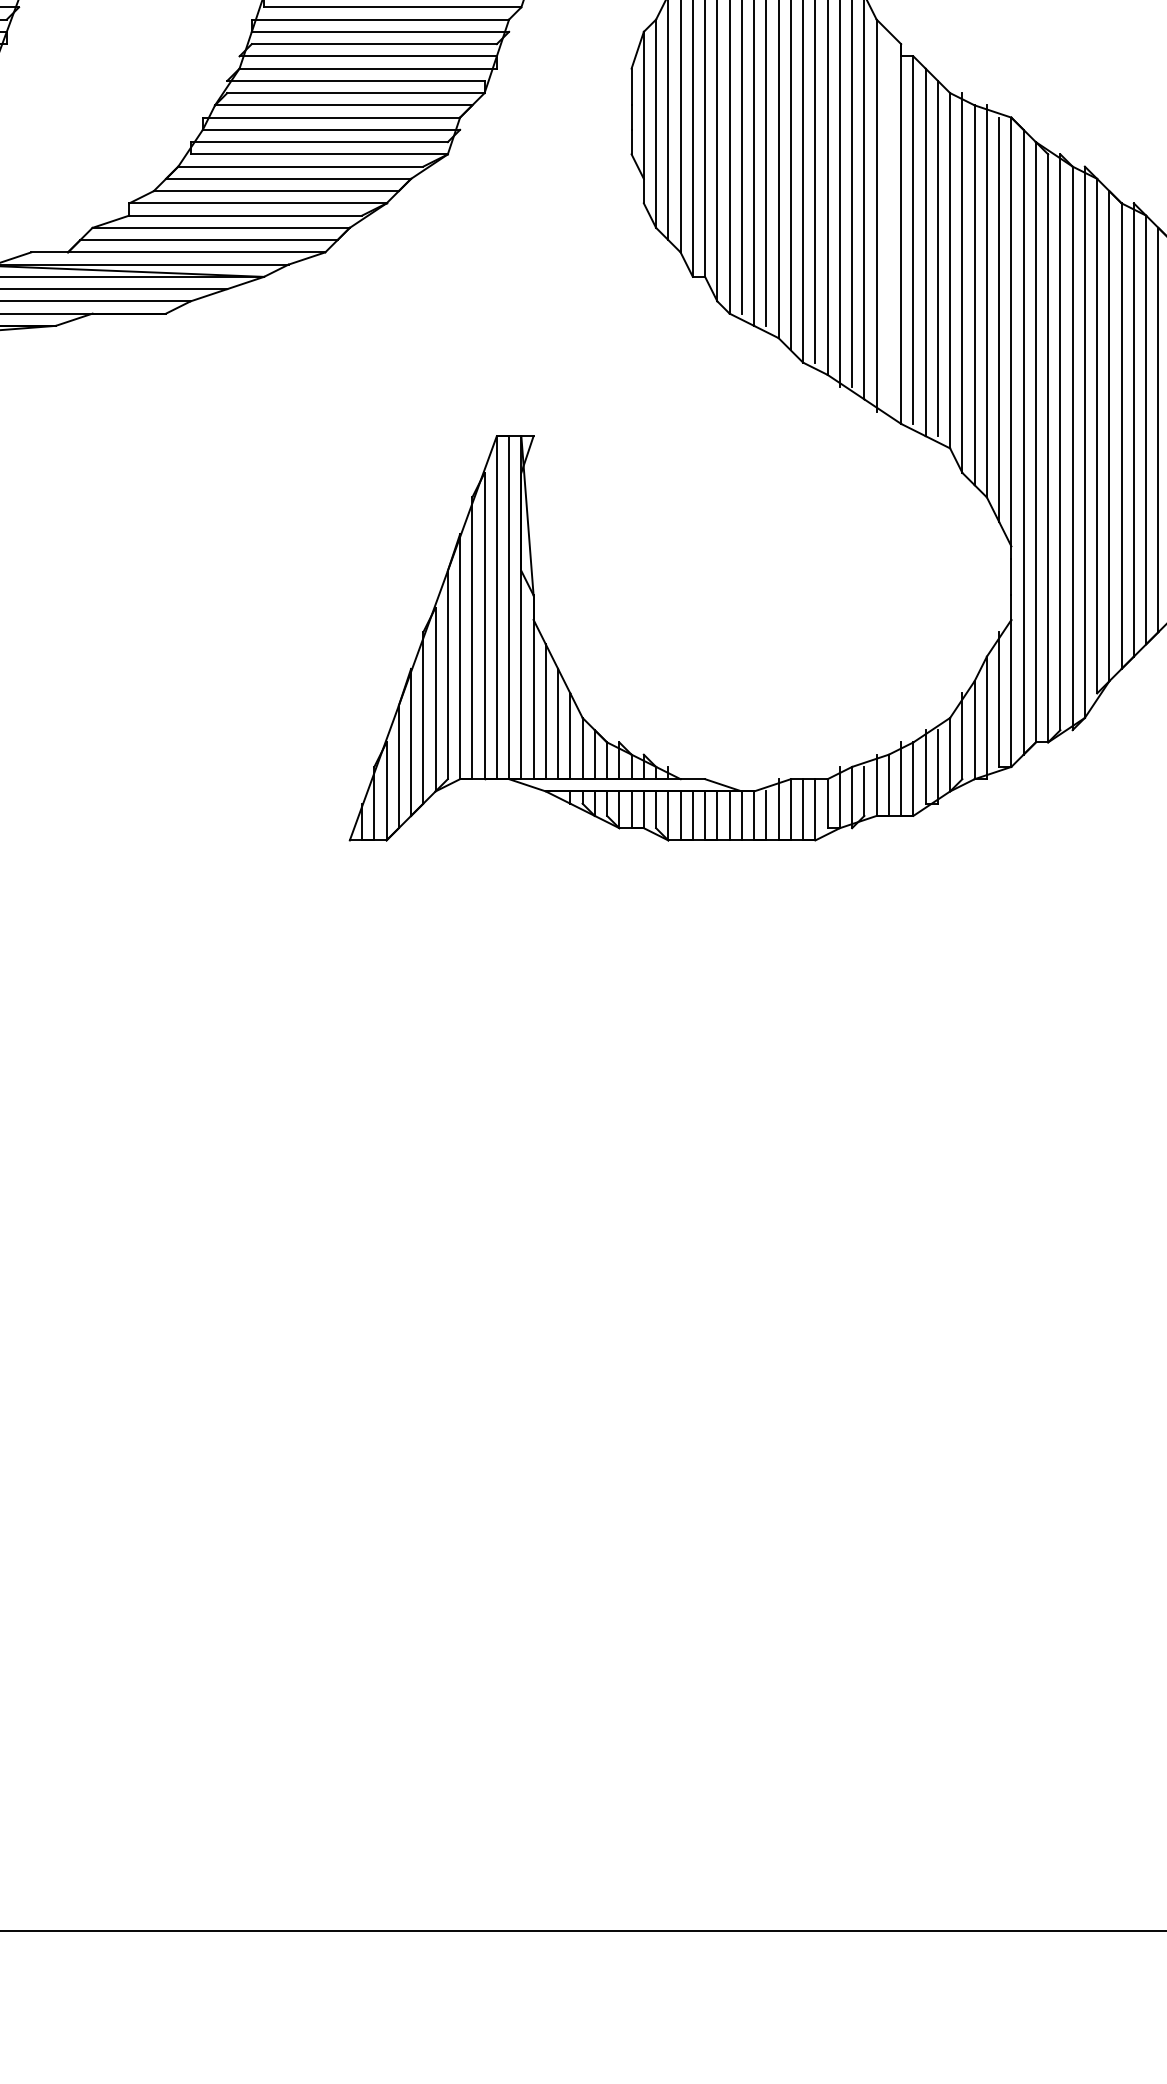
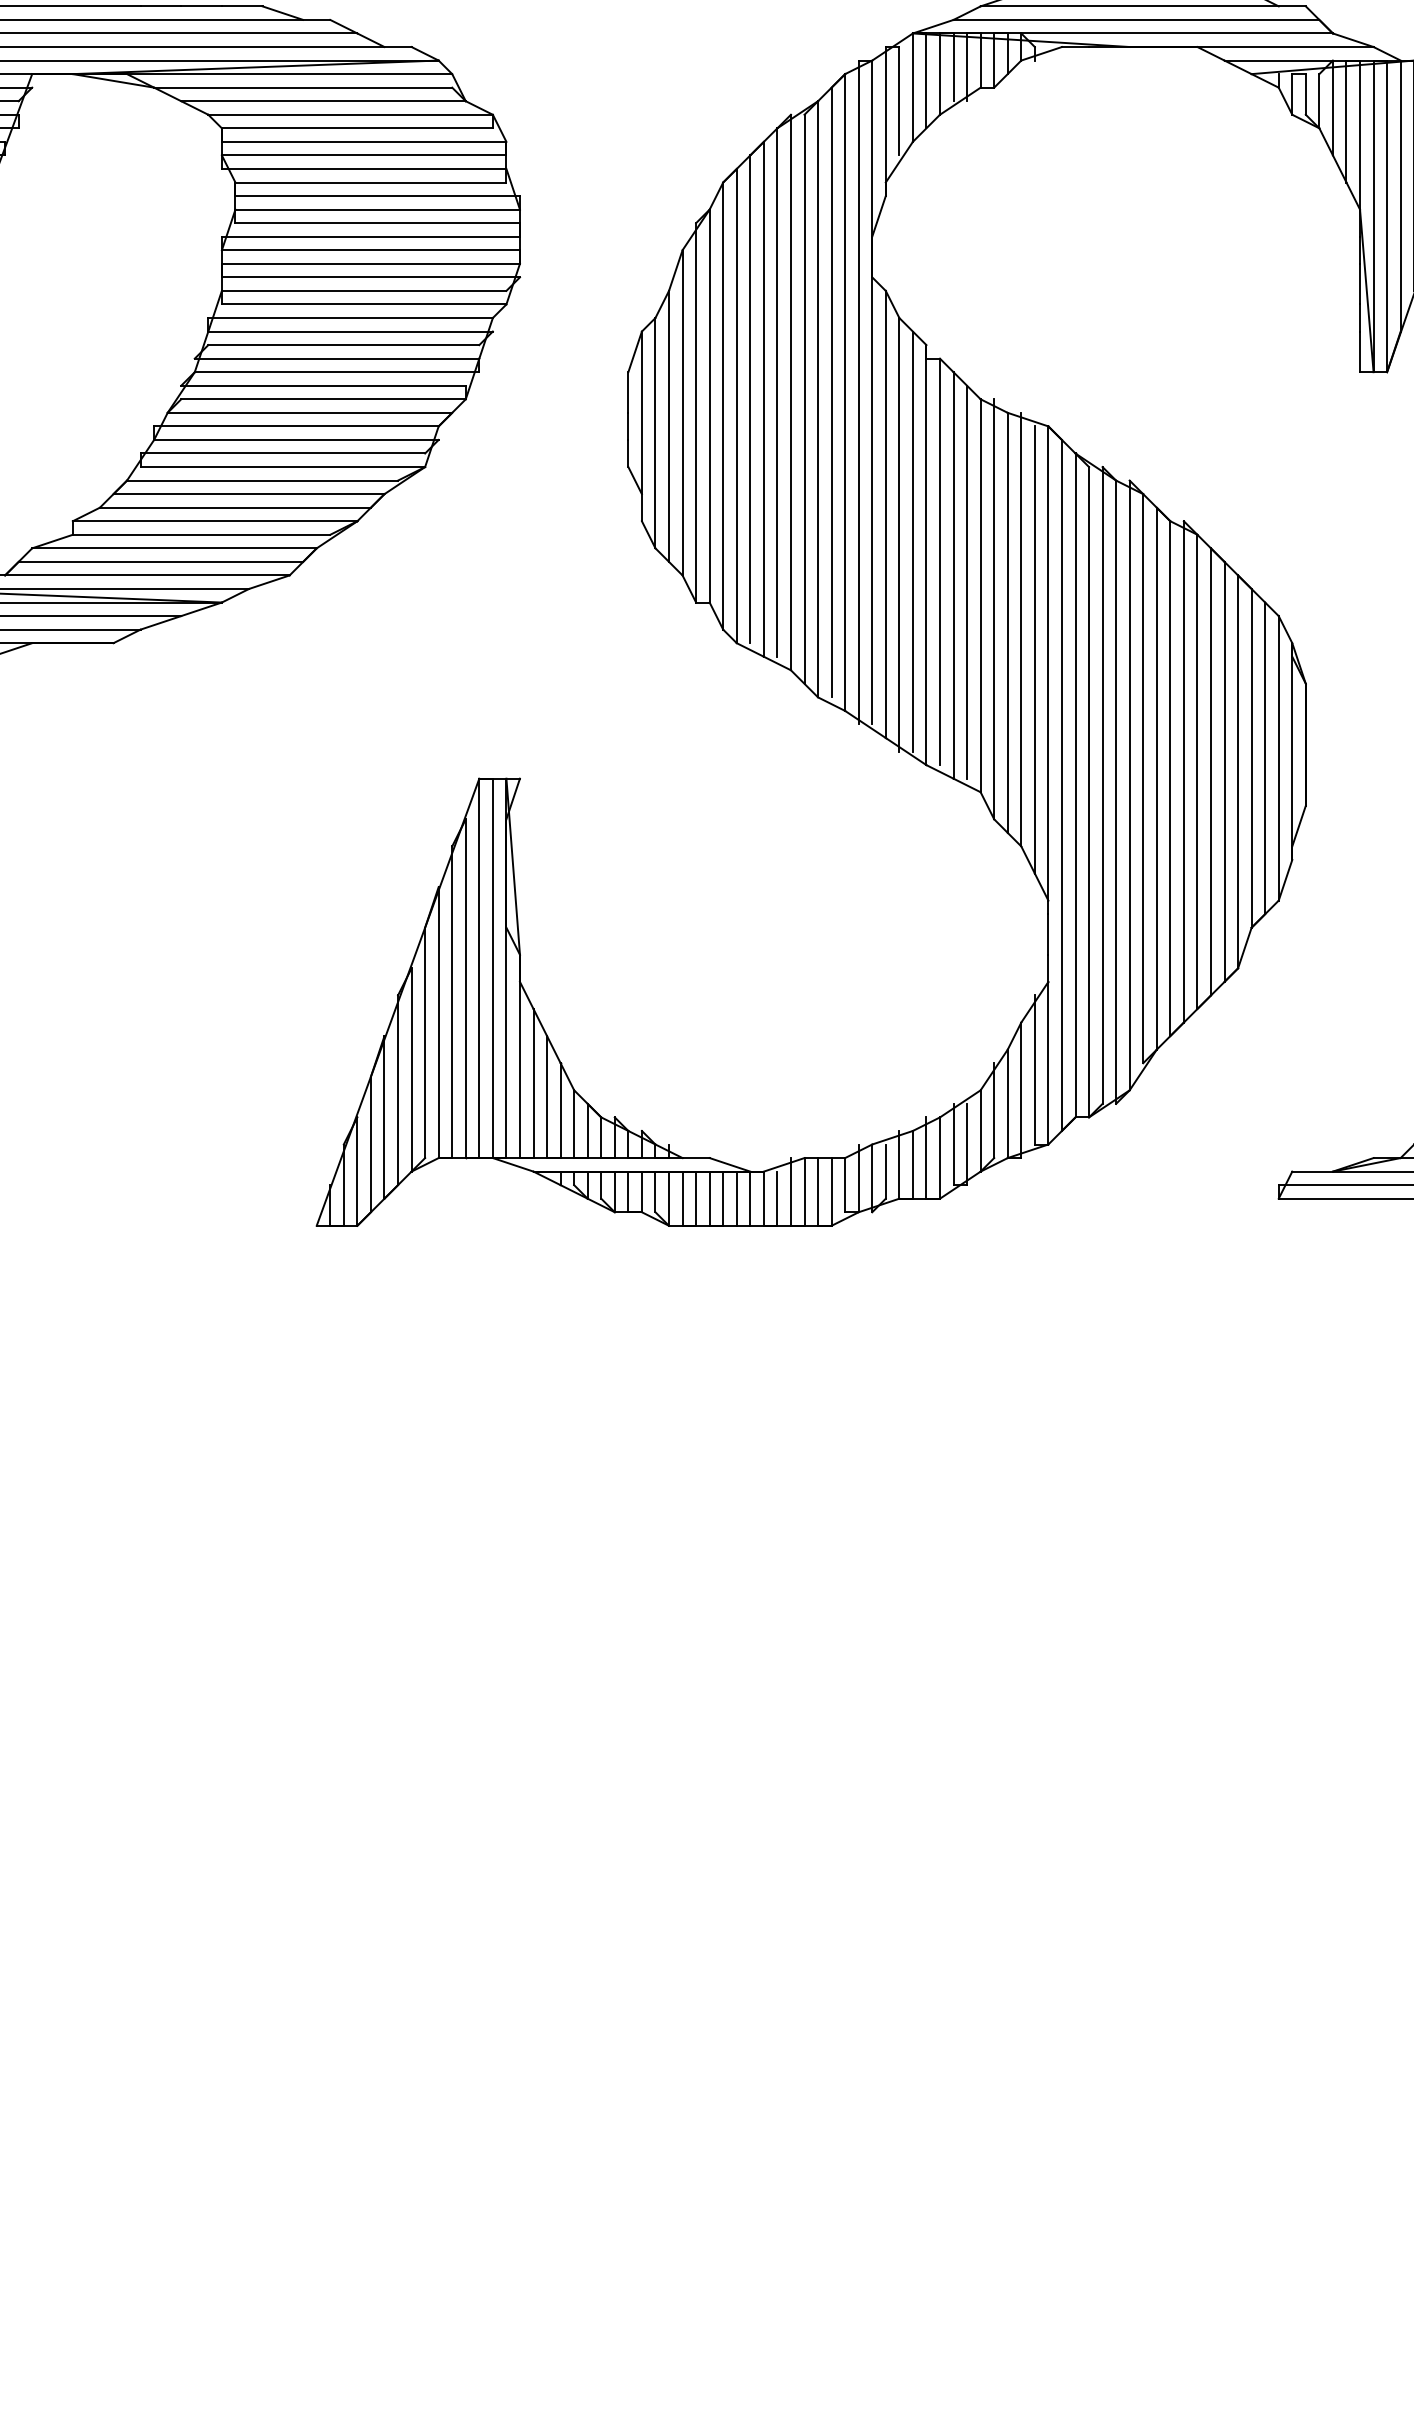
line: (888, 221) -> (912, 541), added

